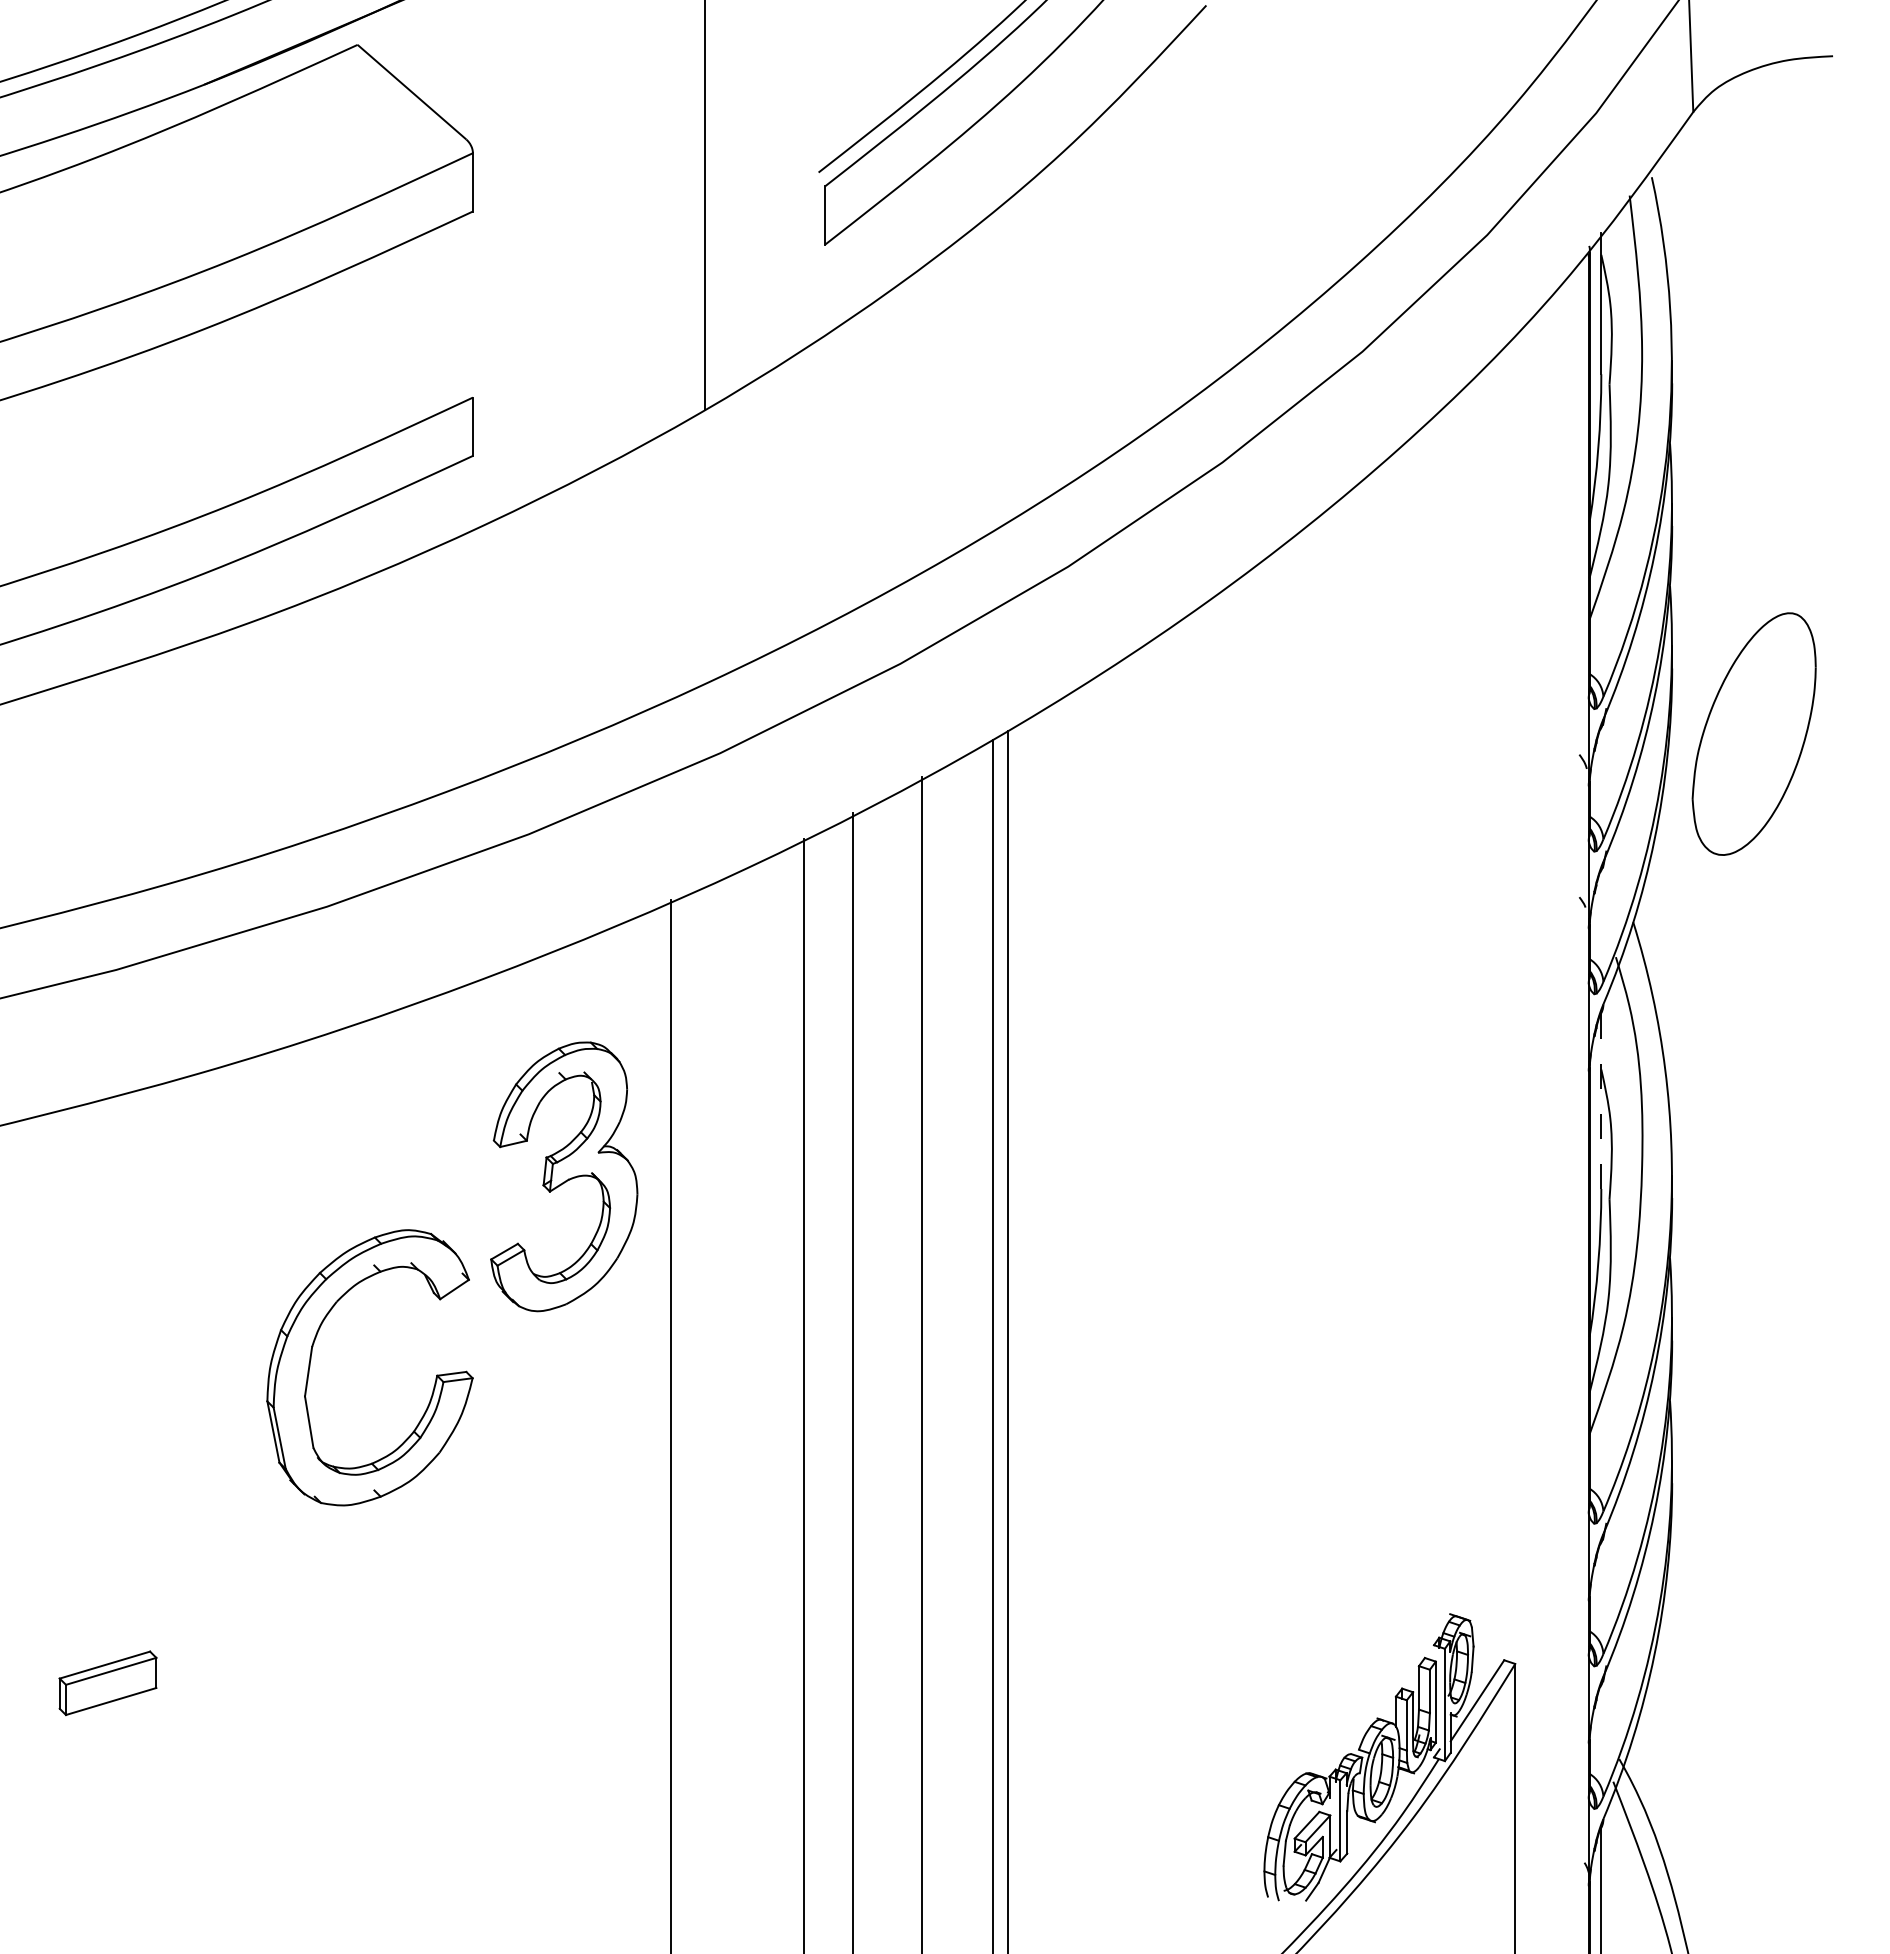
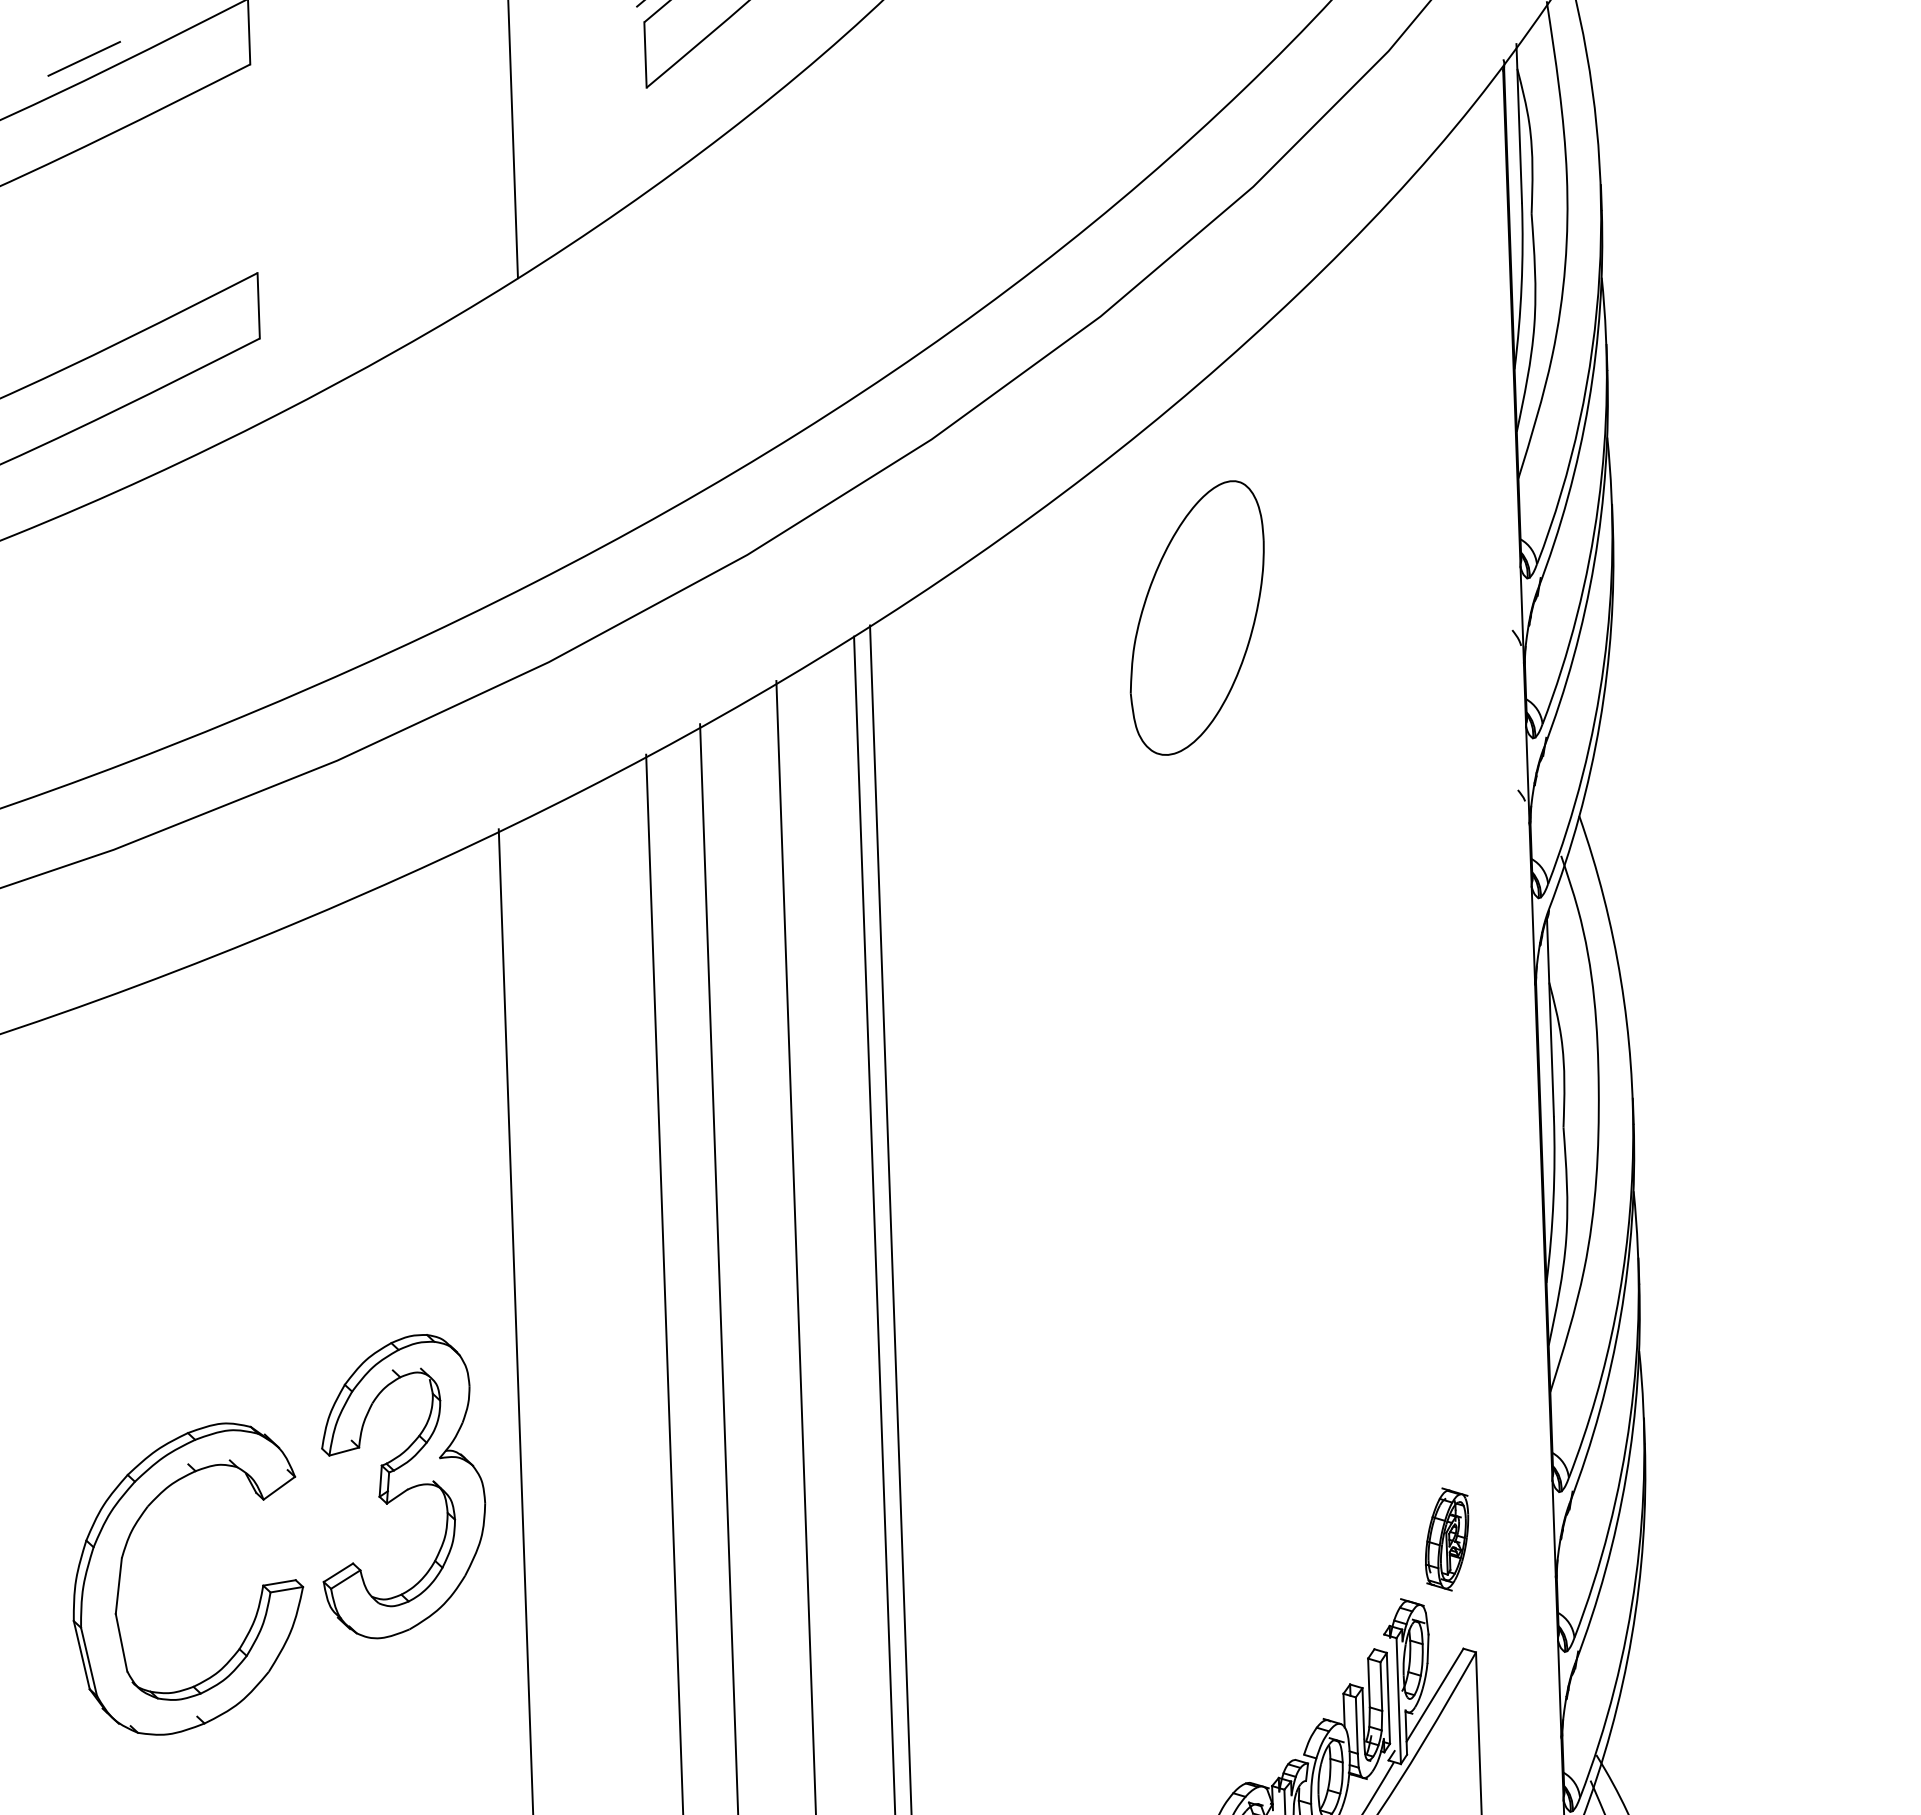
line: (324, 201) -> (83, 59), added
part: (1753, 733) -> (1196, 617), moved
line: (1601, 1101) -> (1550, 1018), dashed -> solid
part: (564, 1176) -> (402, 1486), moved
part: (311, 1360) -> (121, 1573), moved
part: (1492, 1562) -> (1446, 1539), added

